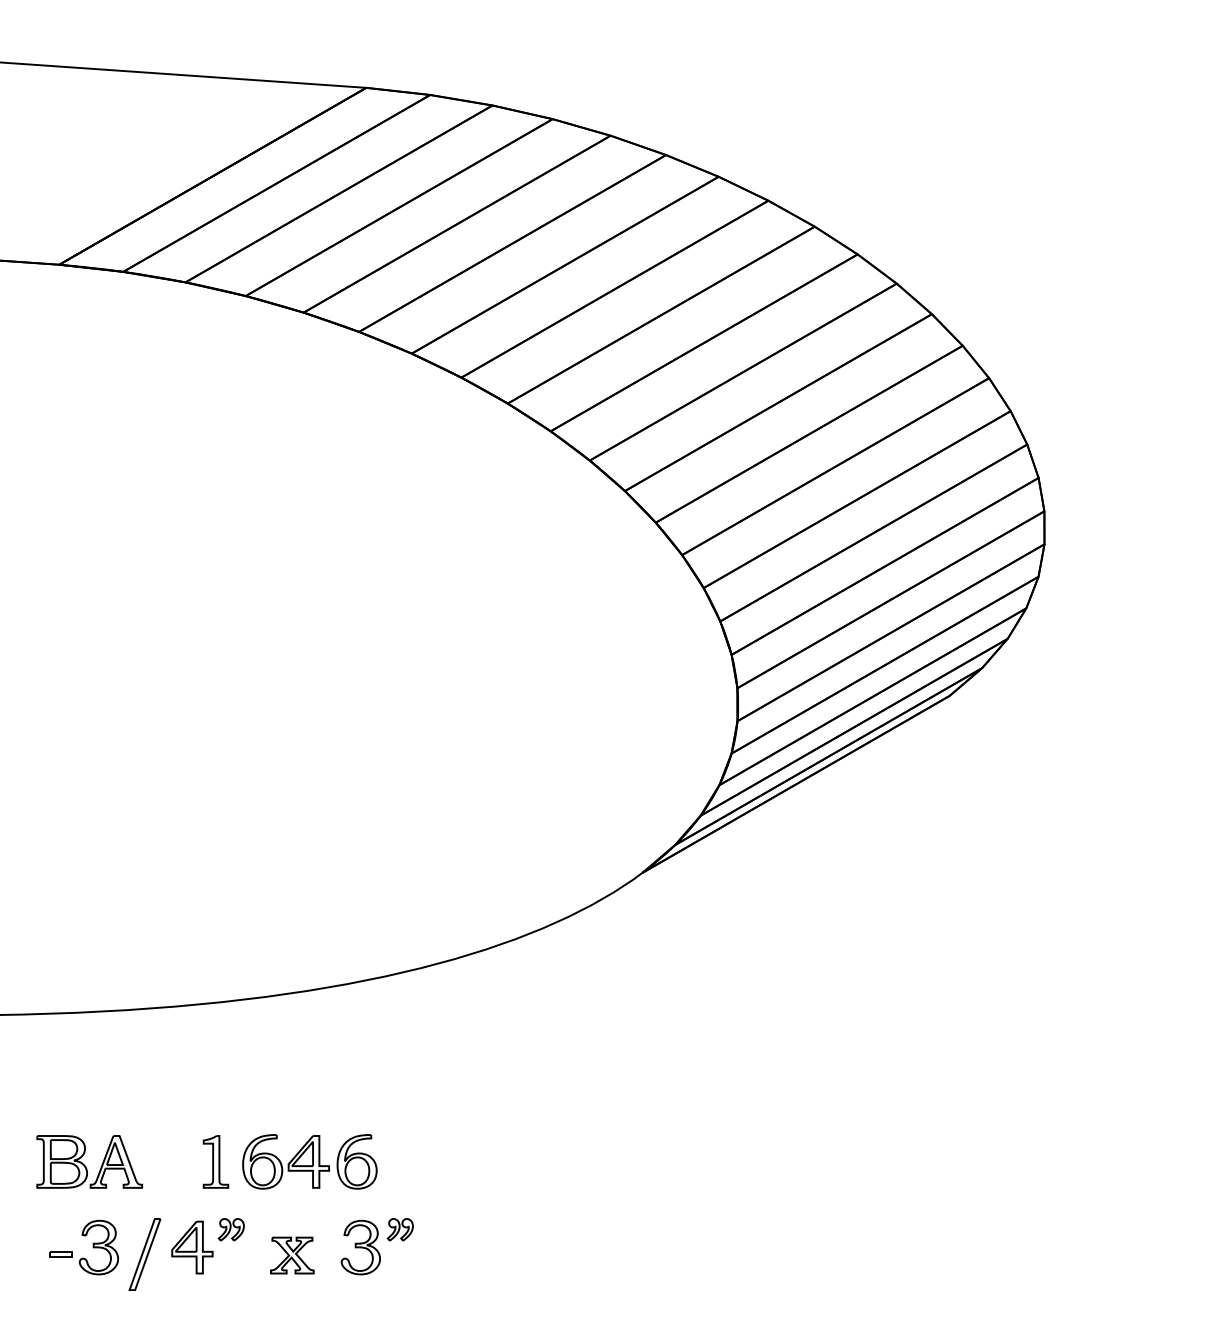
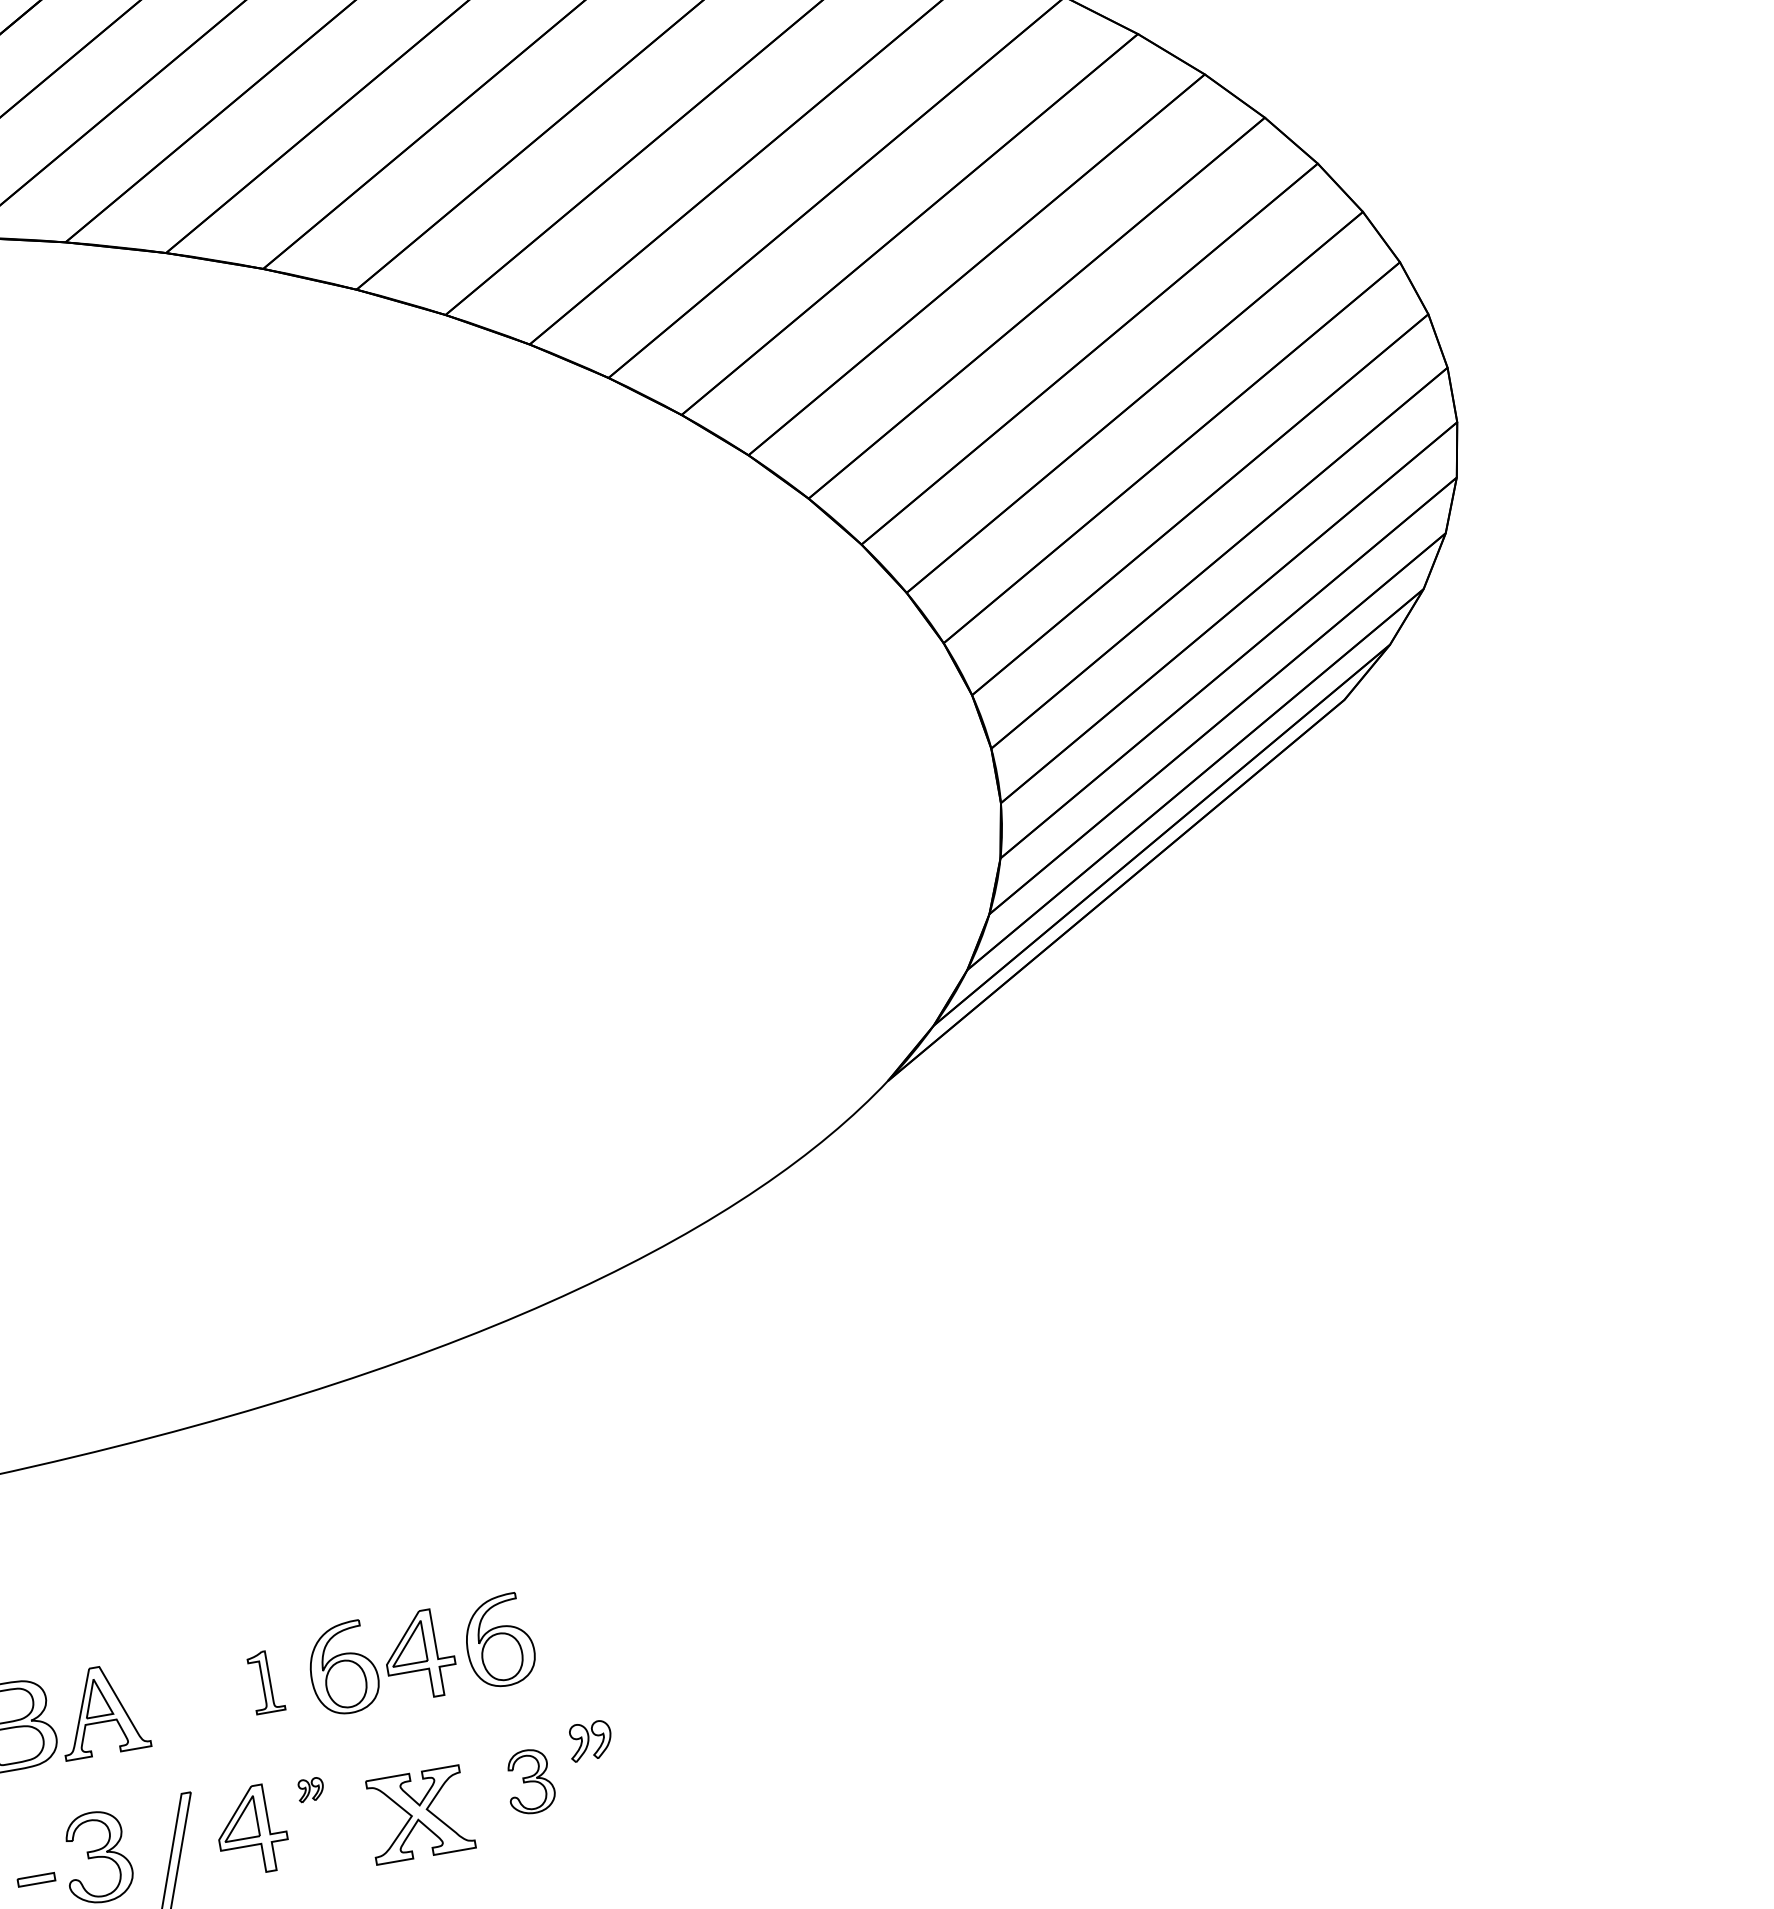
part: (215, 1161) -> (265, 1681), size x0.7
part: (230, 1229) -> (309, 1789), size x0.6
part: (360, 1247) -> (529, 1781), size x0.7
part: (292, 1255) -> (419, 1814), size x1.4

